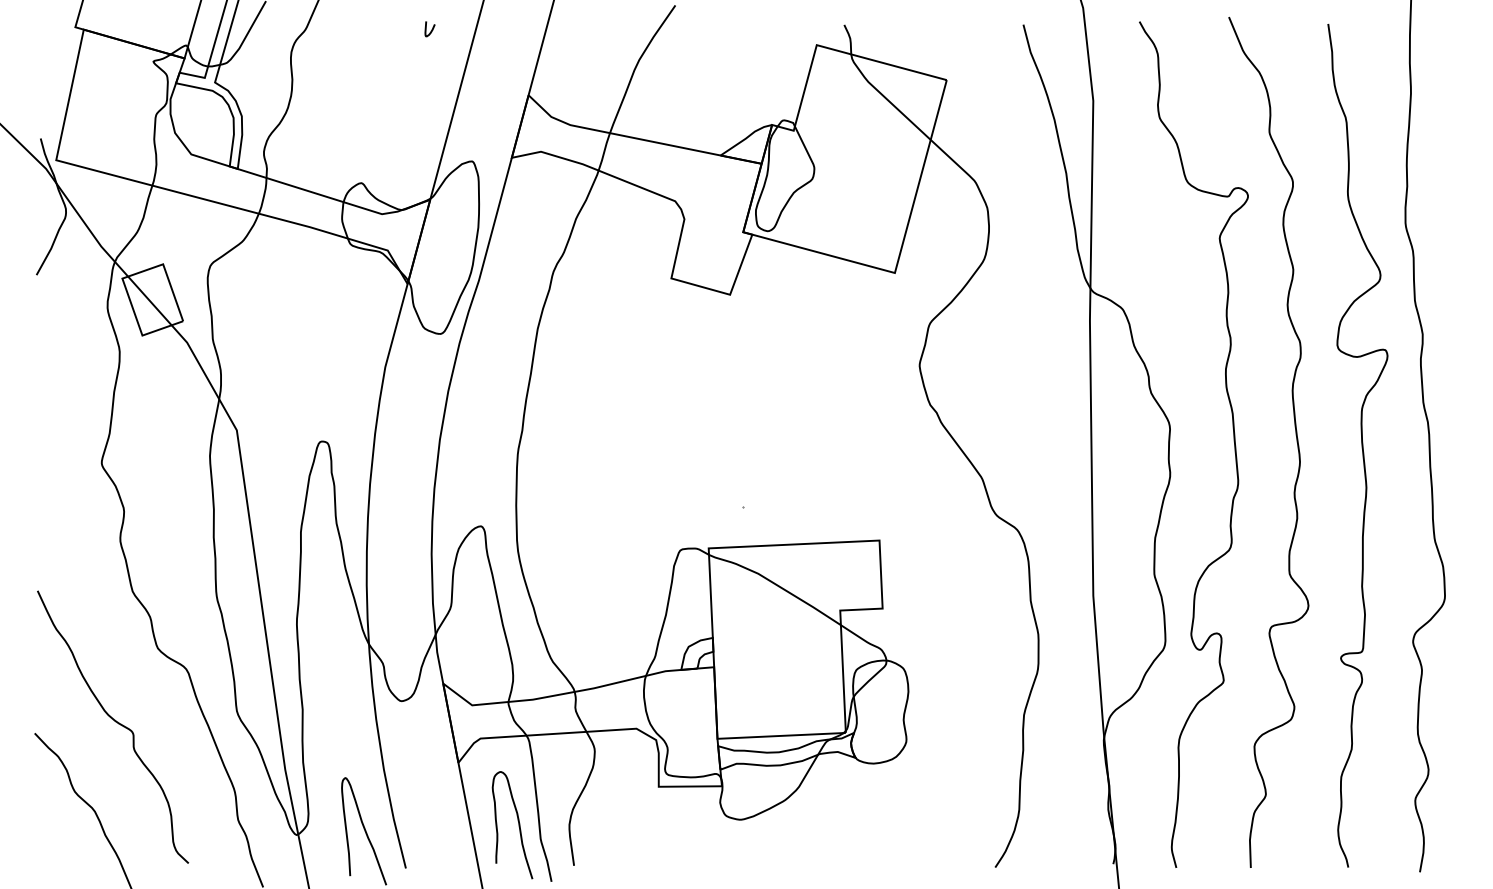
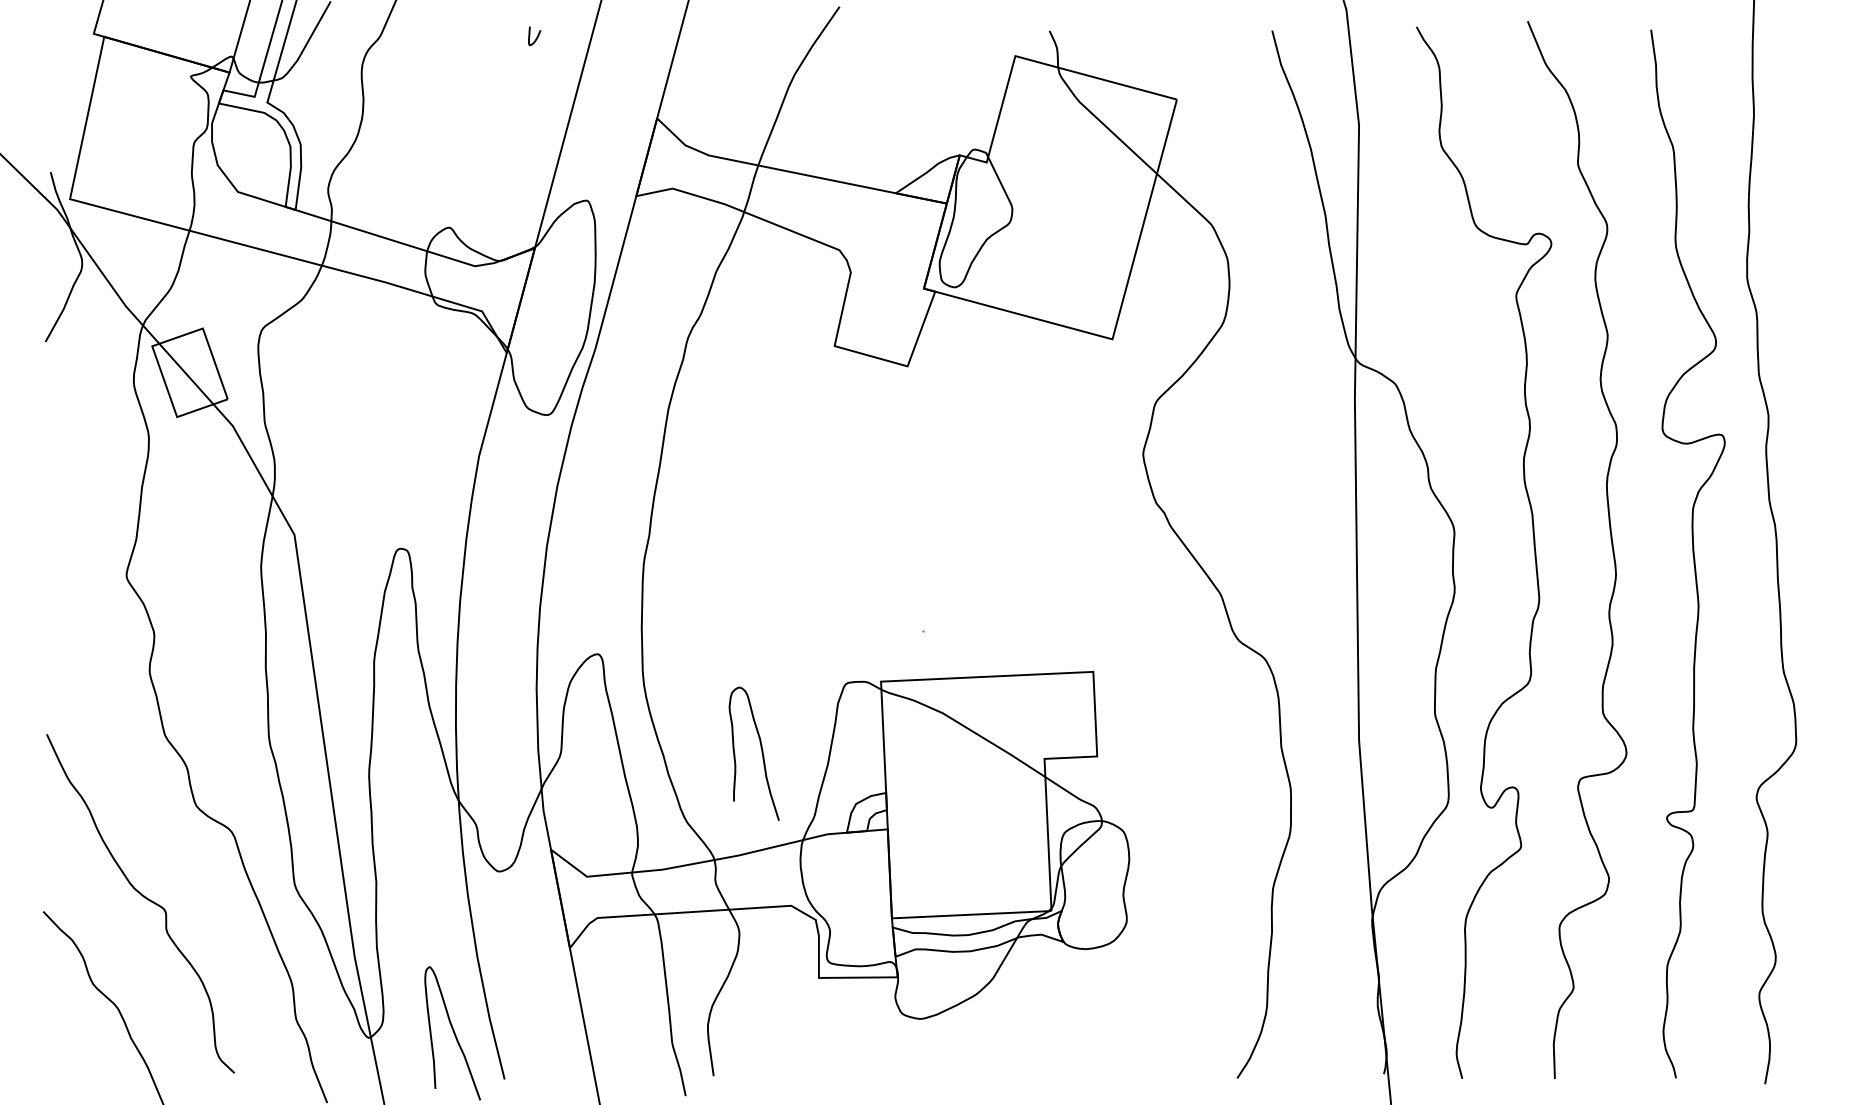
curve: (518, 825) -> (761, 753), moved

